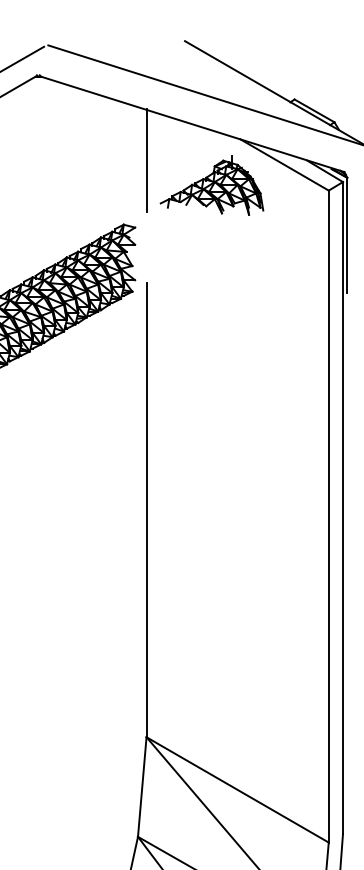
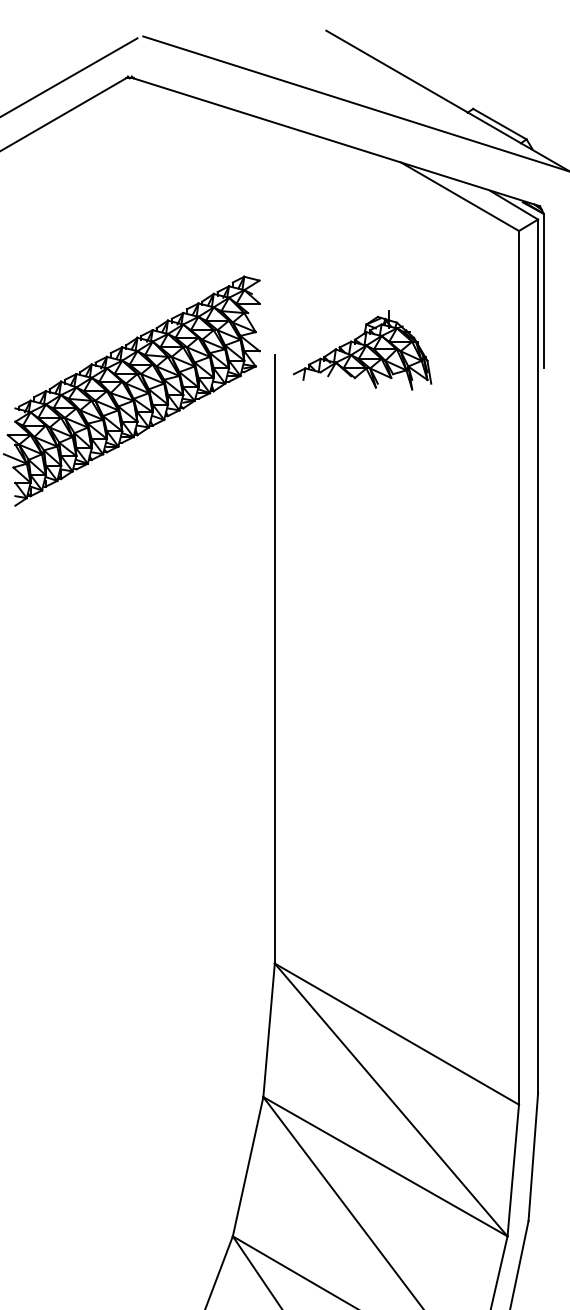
line: (146, 160) -> (274, 190), removed
part: (211, 185) -> (362, 350), moved

